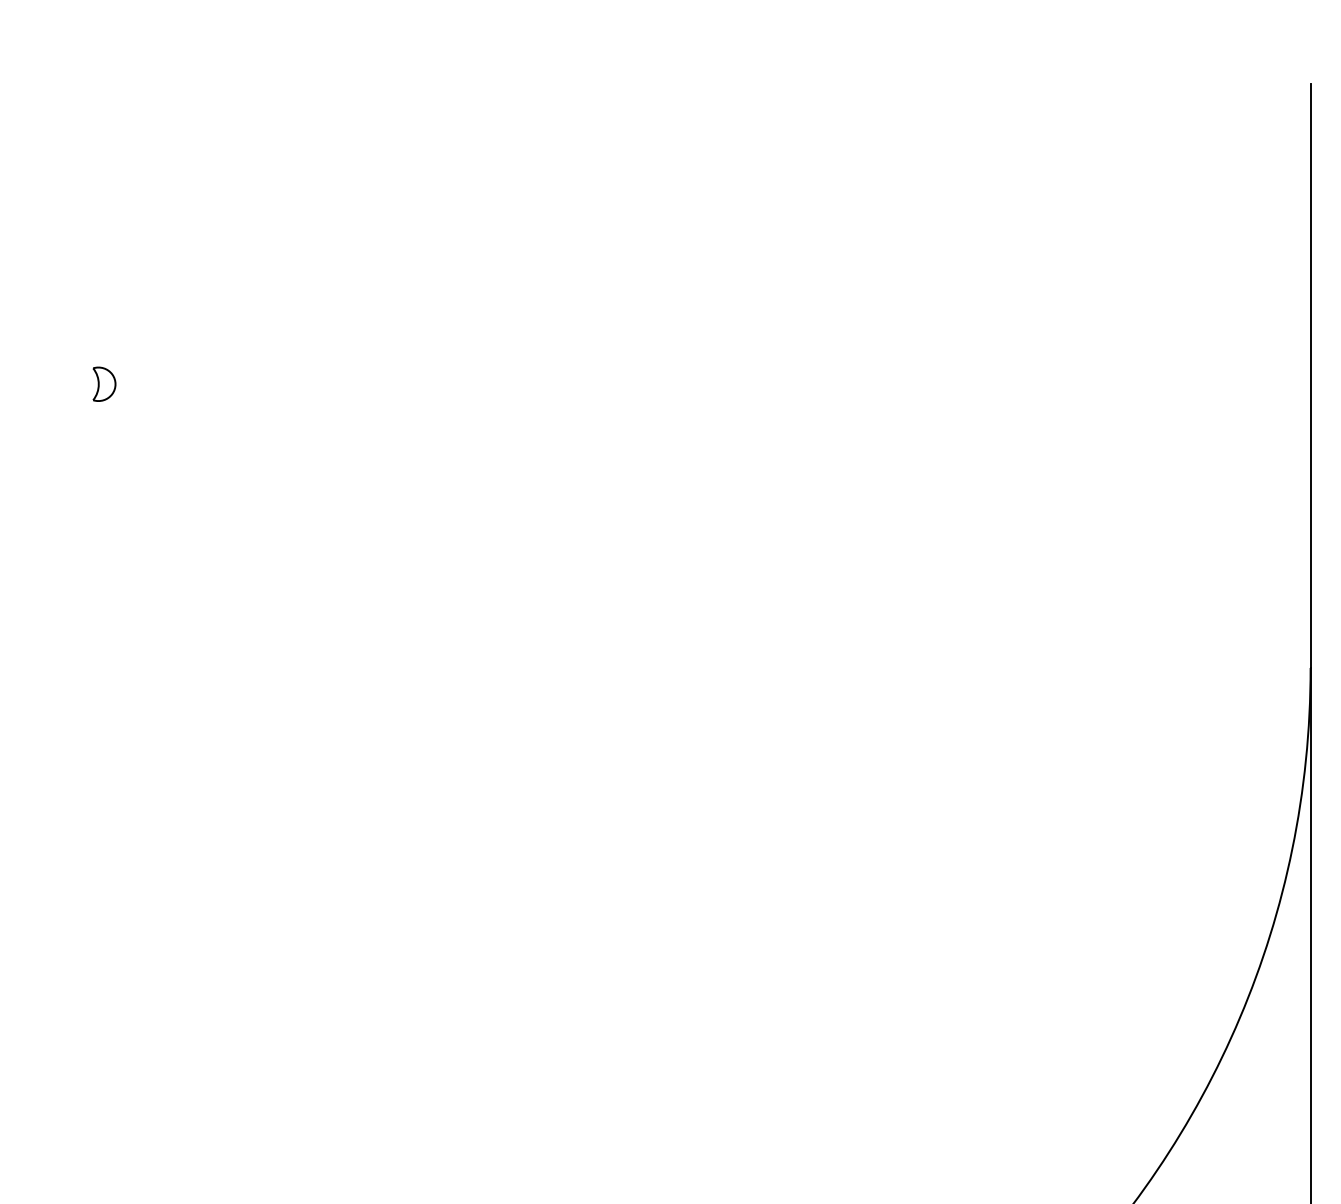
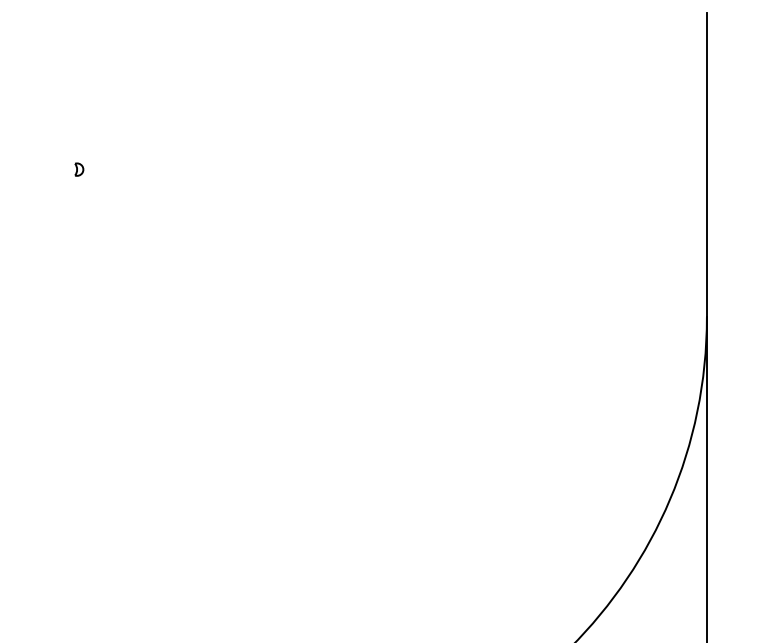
part: (105, 383) -> (79, 169), size x0.71

